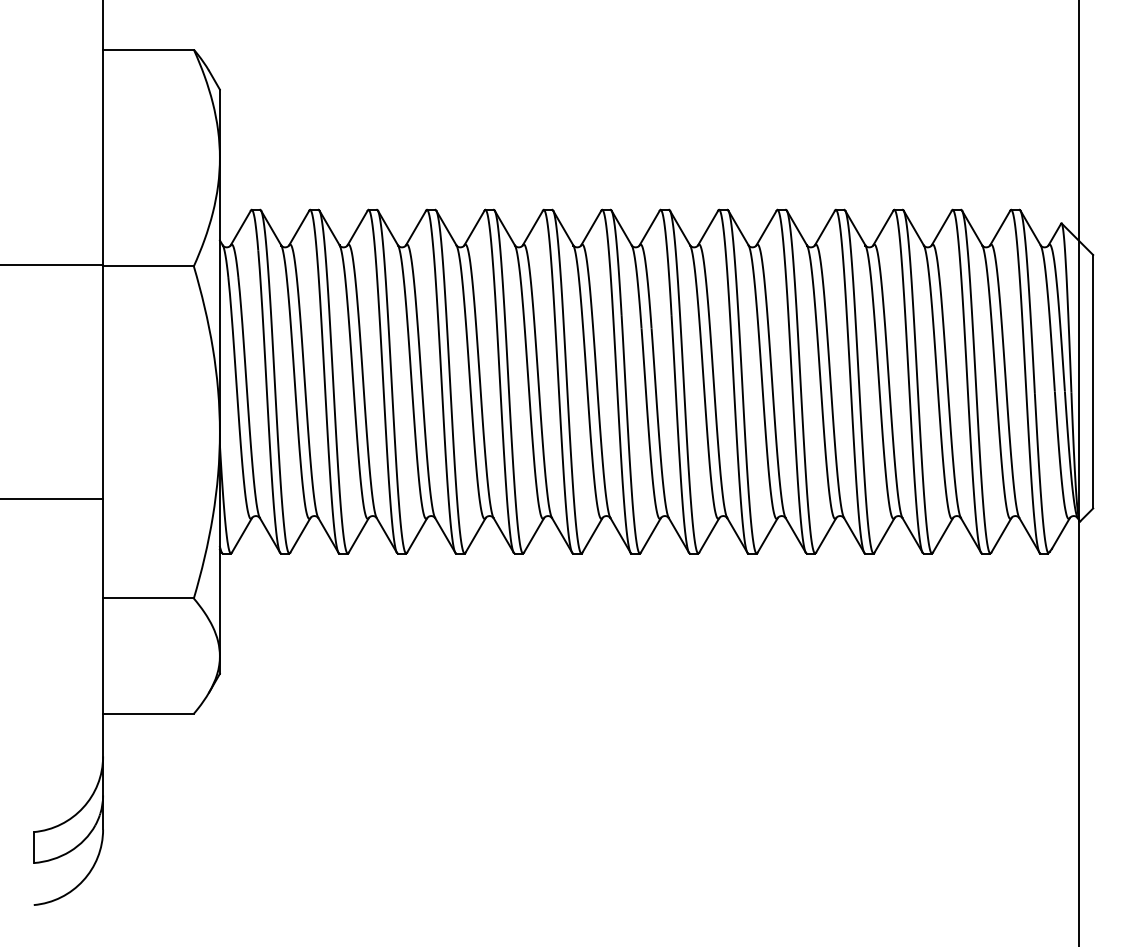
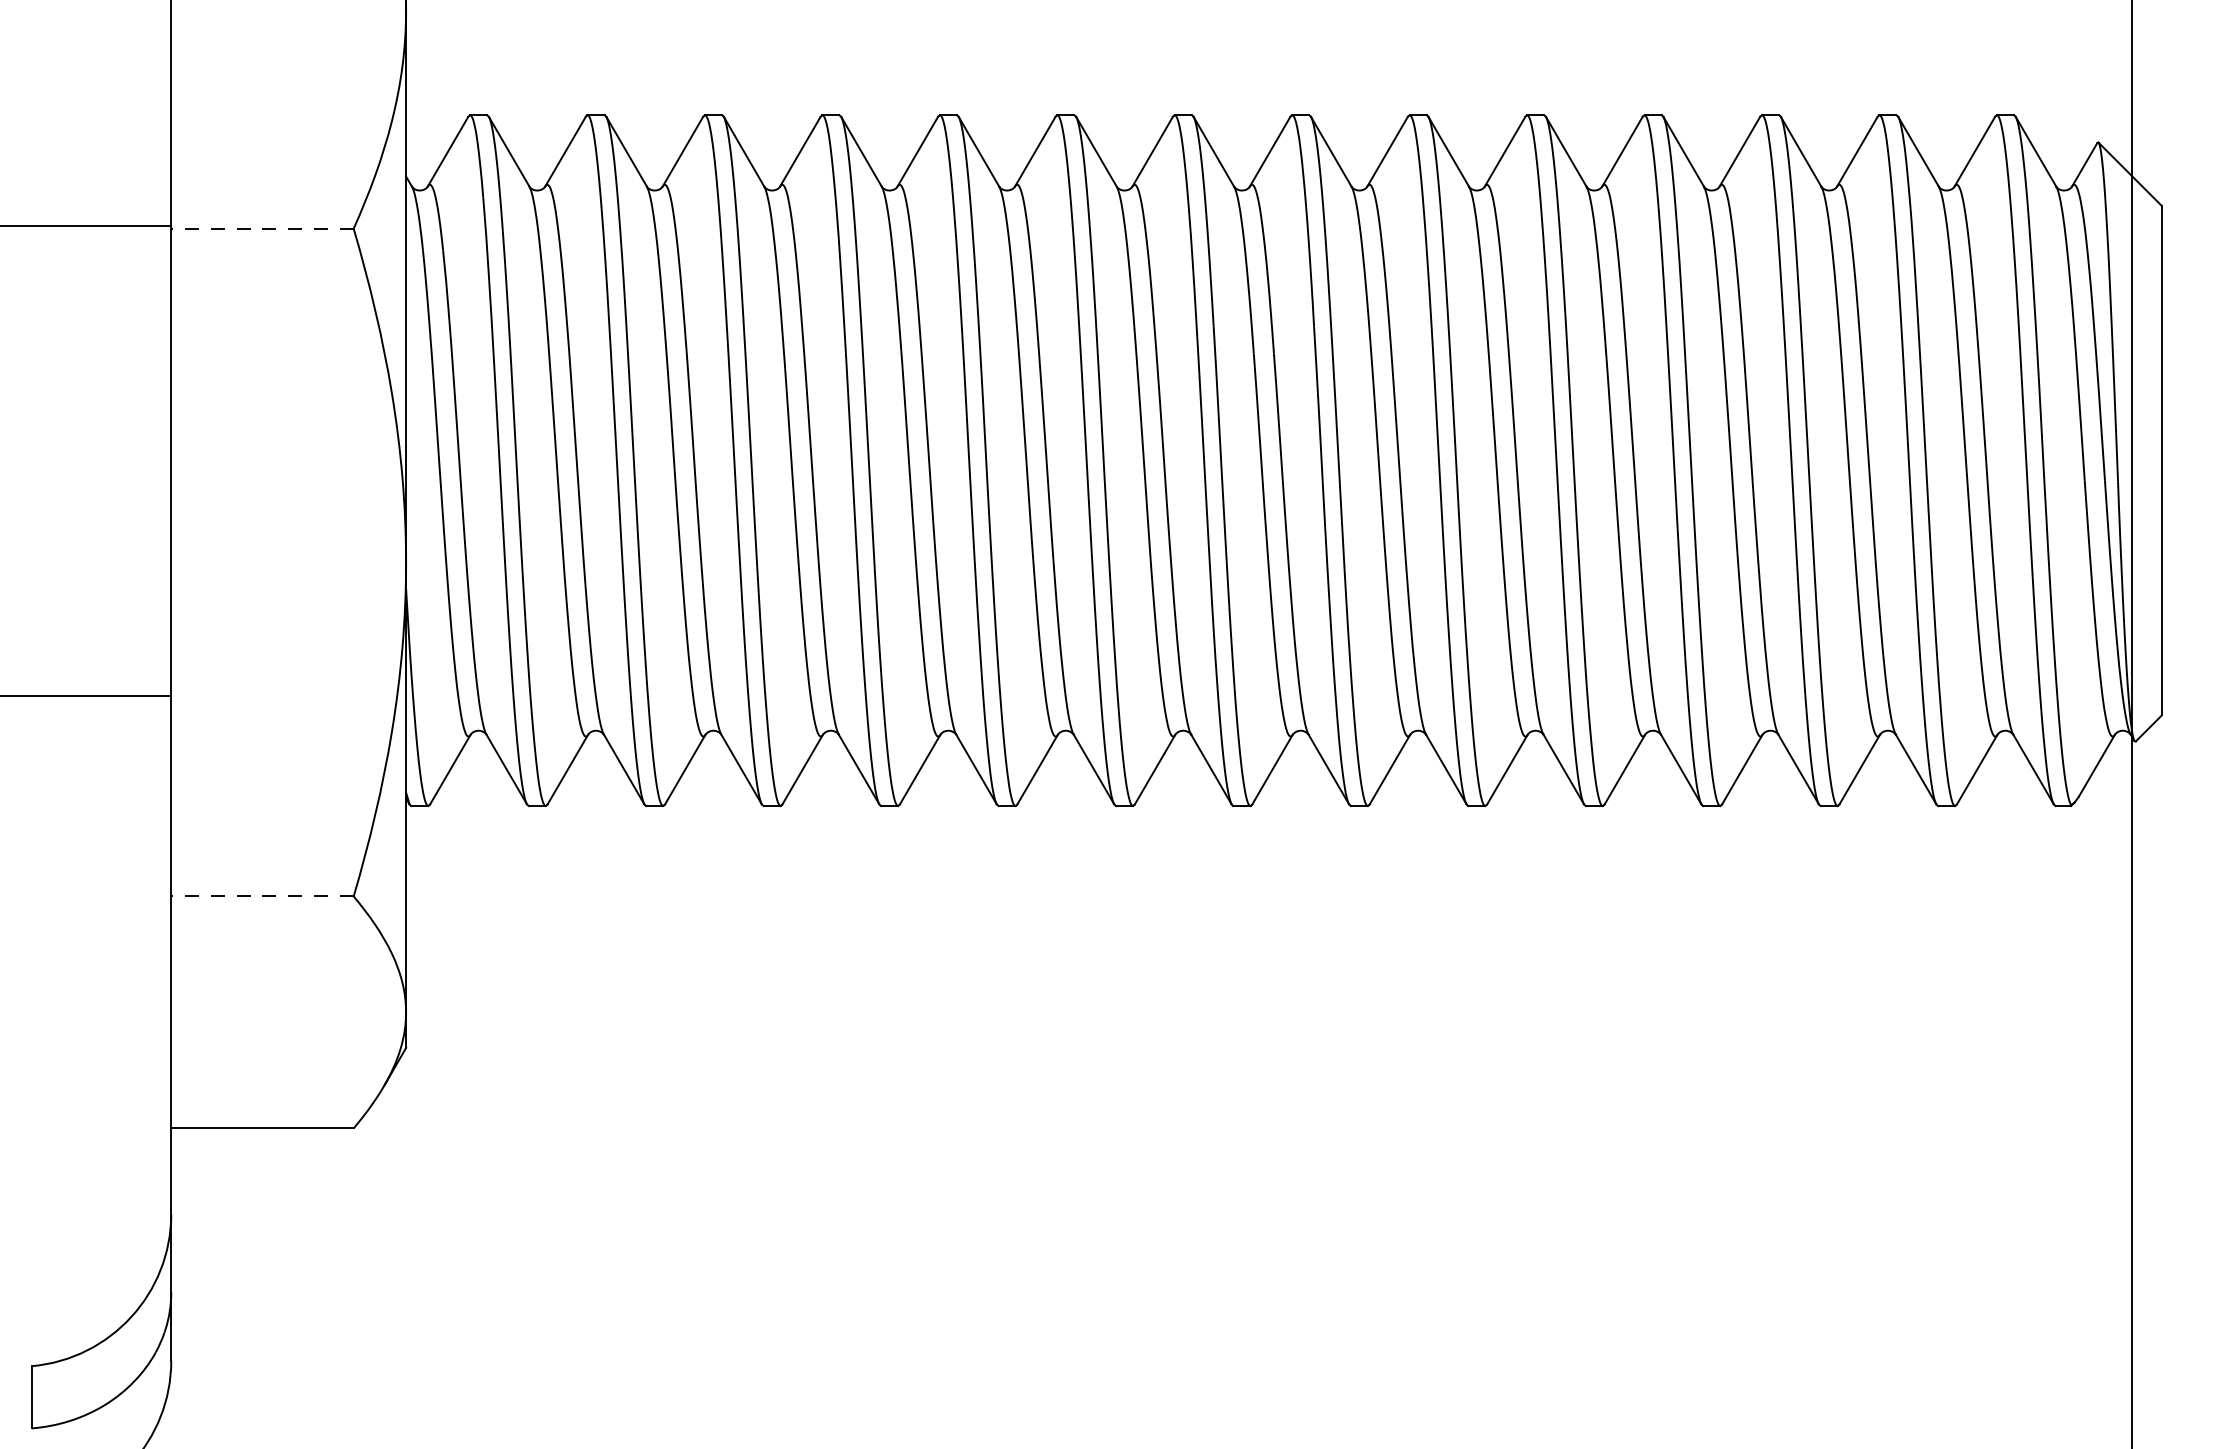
line: (147, 266) -> (260, 228), solid -> dashed
line: (147, 598) -> (260, 896), solid -> dashed

